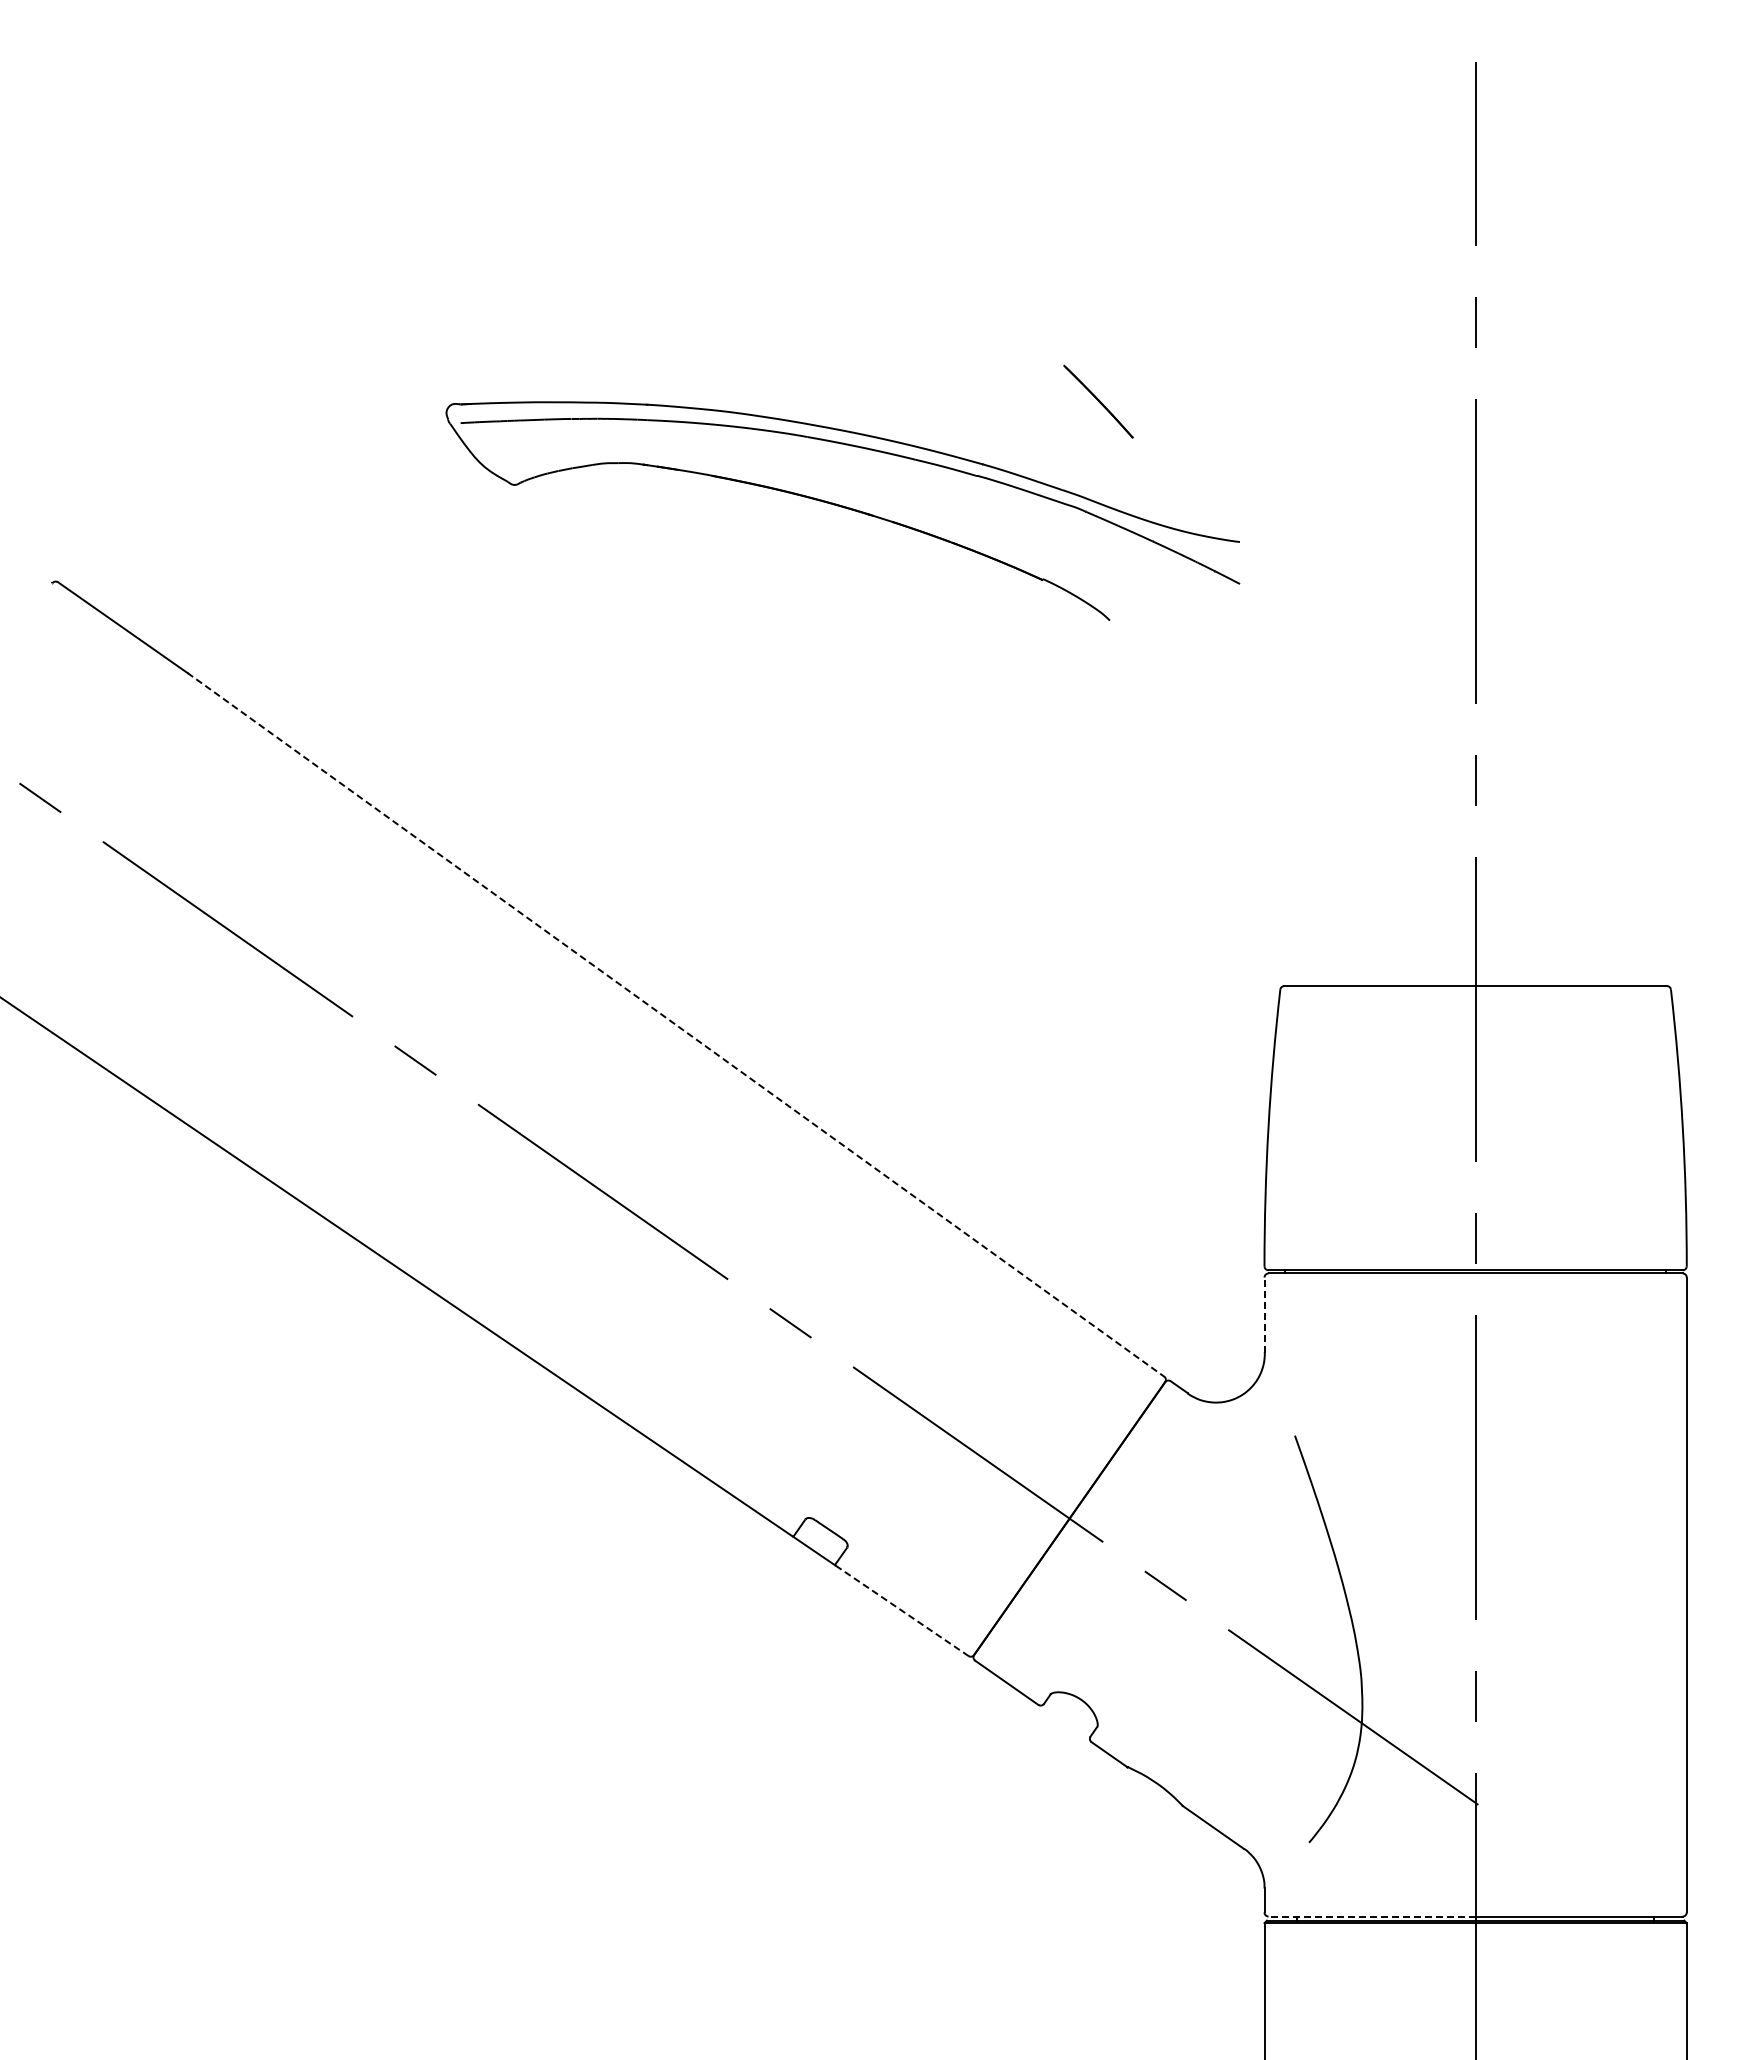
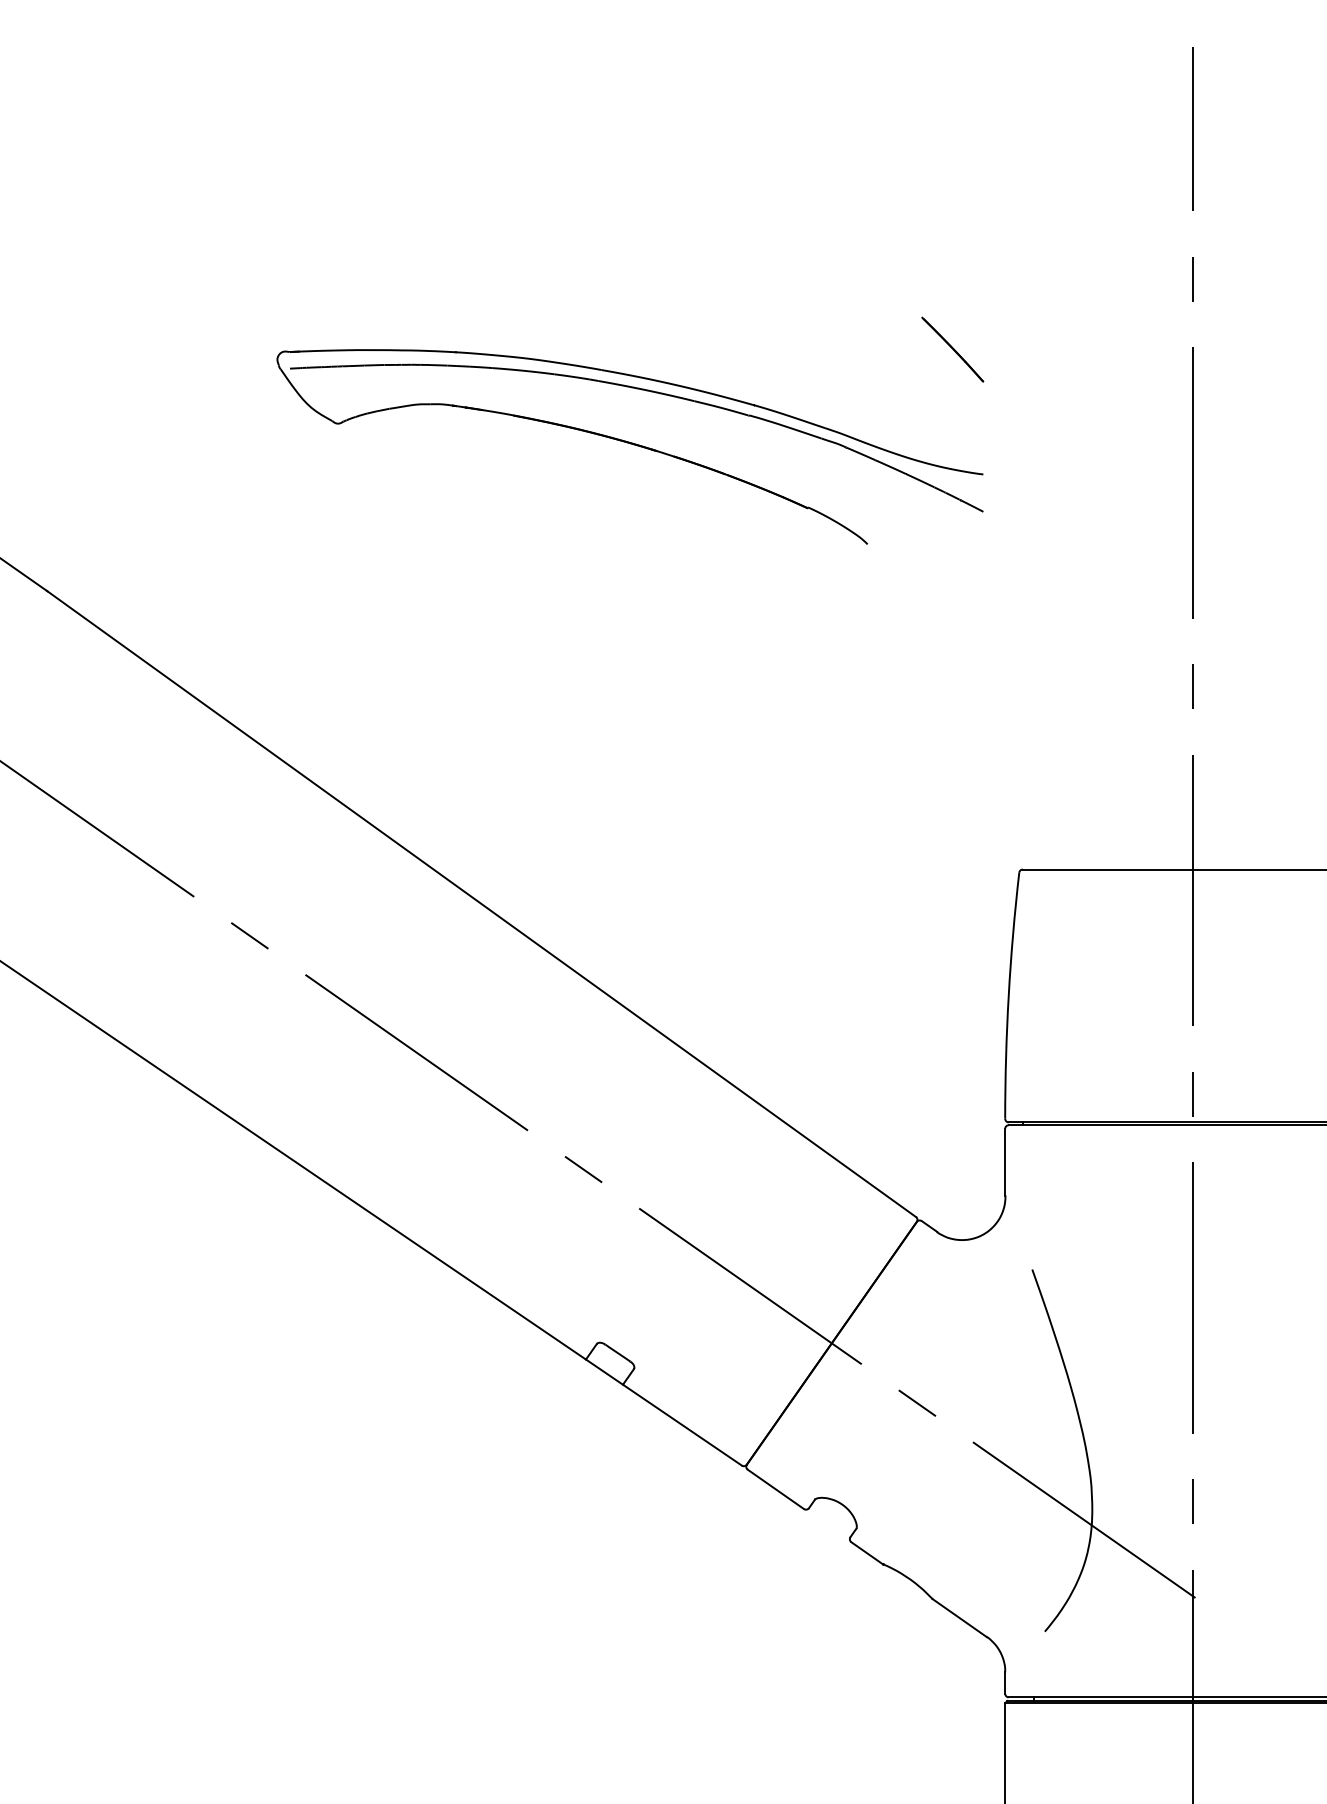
line: (1098, 401) -> (952, 349), moved
line: (676, 1025) -> (482, 904), dashed -> solid
line: (1264, 1315) -> (1005, 1162), dashed -> solid
line: (901, 1610) -> (682, 1425), dashed -> solid
line: (1372, 1916) -> (1101, 1697), dashed -> solid

